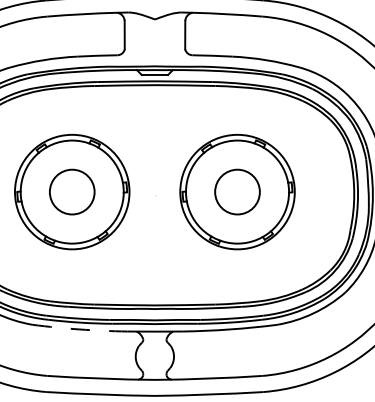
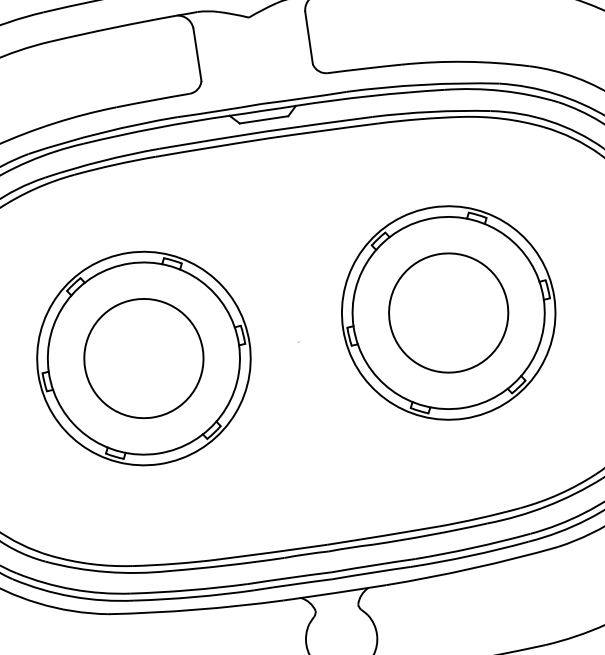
circle: (72, 192) -> (144, 359), size x1.43
circle: (237, 192) -> (448, 313), size x1.43
arc: (79, 329) -> (195, 609), dashed -> solid

